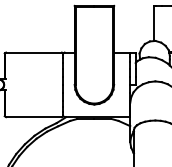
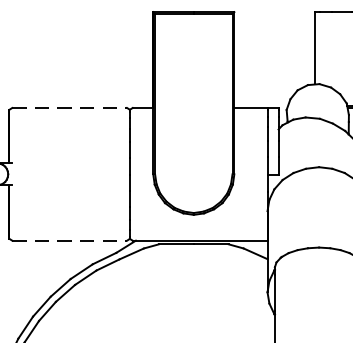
line: (34, 52) -> (70, 107), solid -> dashed
line: (34, 117) -> (70, 241), solid -> dashed

